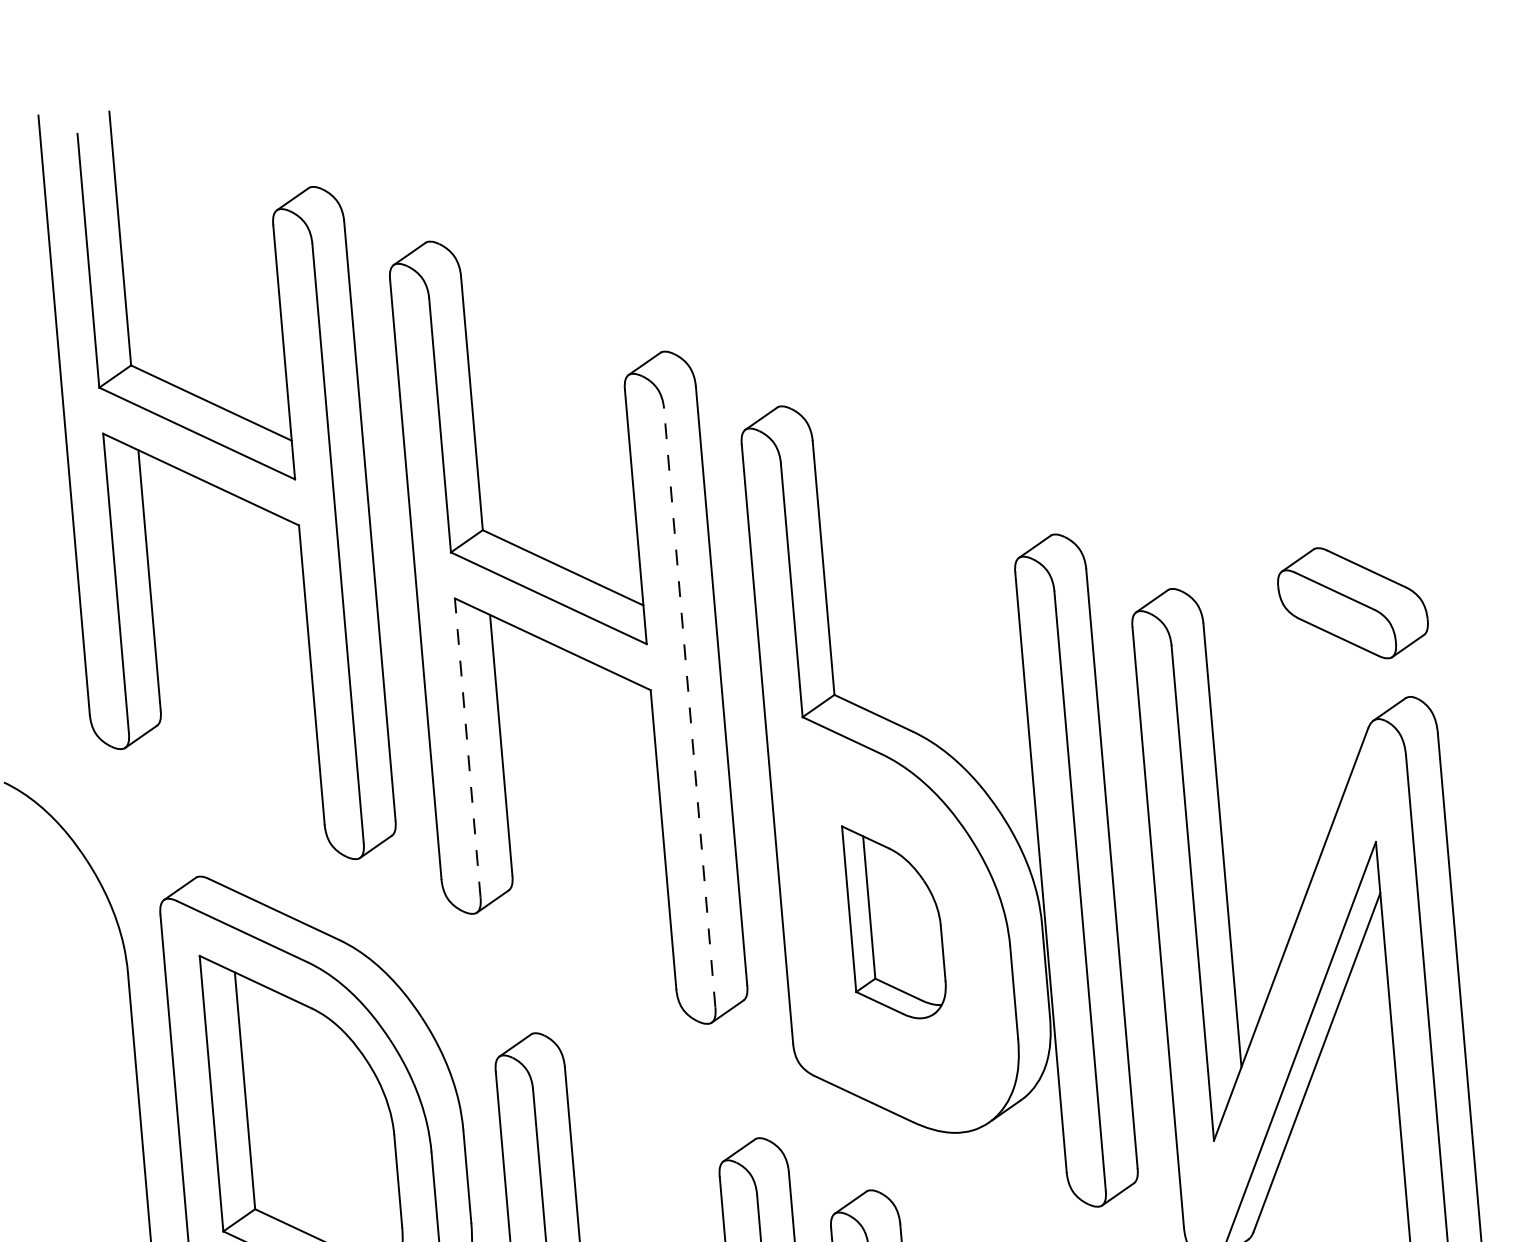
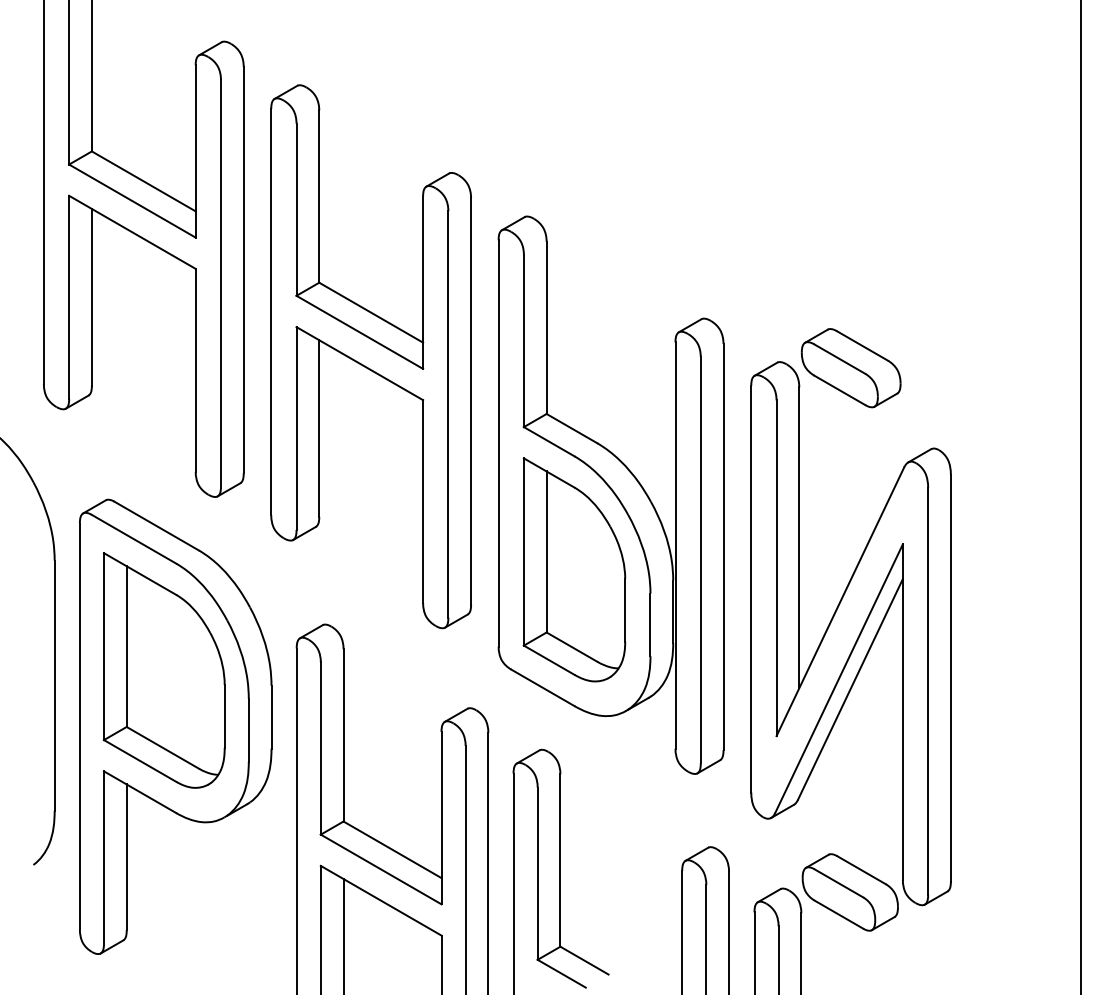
part: (1351, 603) -> (850, 368), moved
line: (689, 706) -> (448, 413), dashed -> solid
line: (467, 747) -> (296, 428), dashed -> solid
part: (895, 920) -> (574, 569), size x1.67

